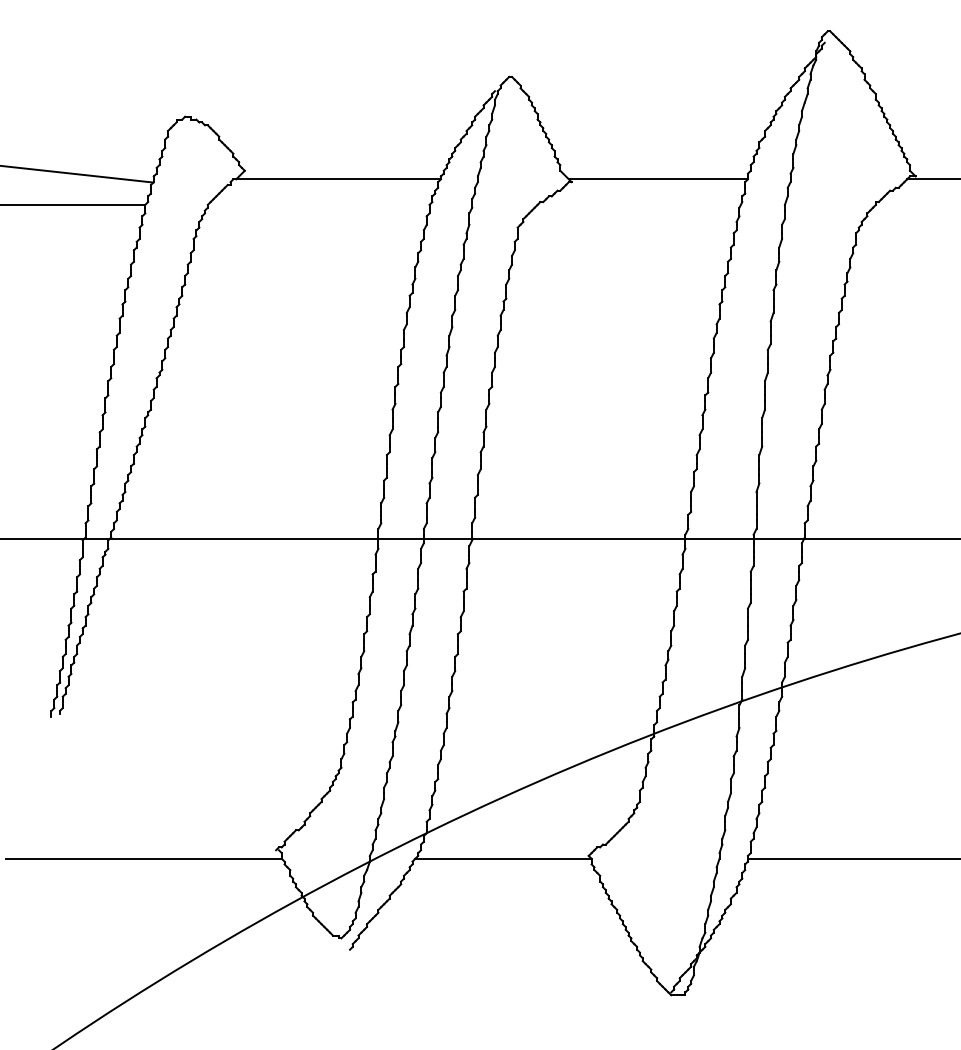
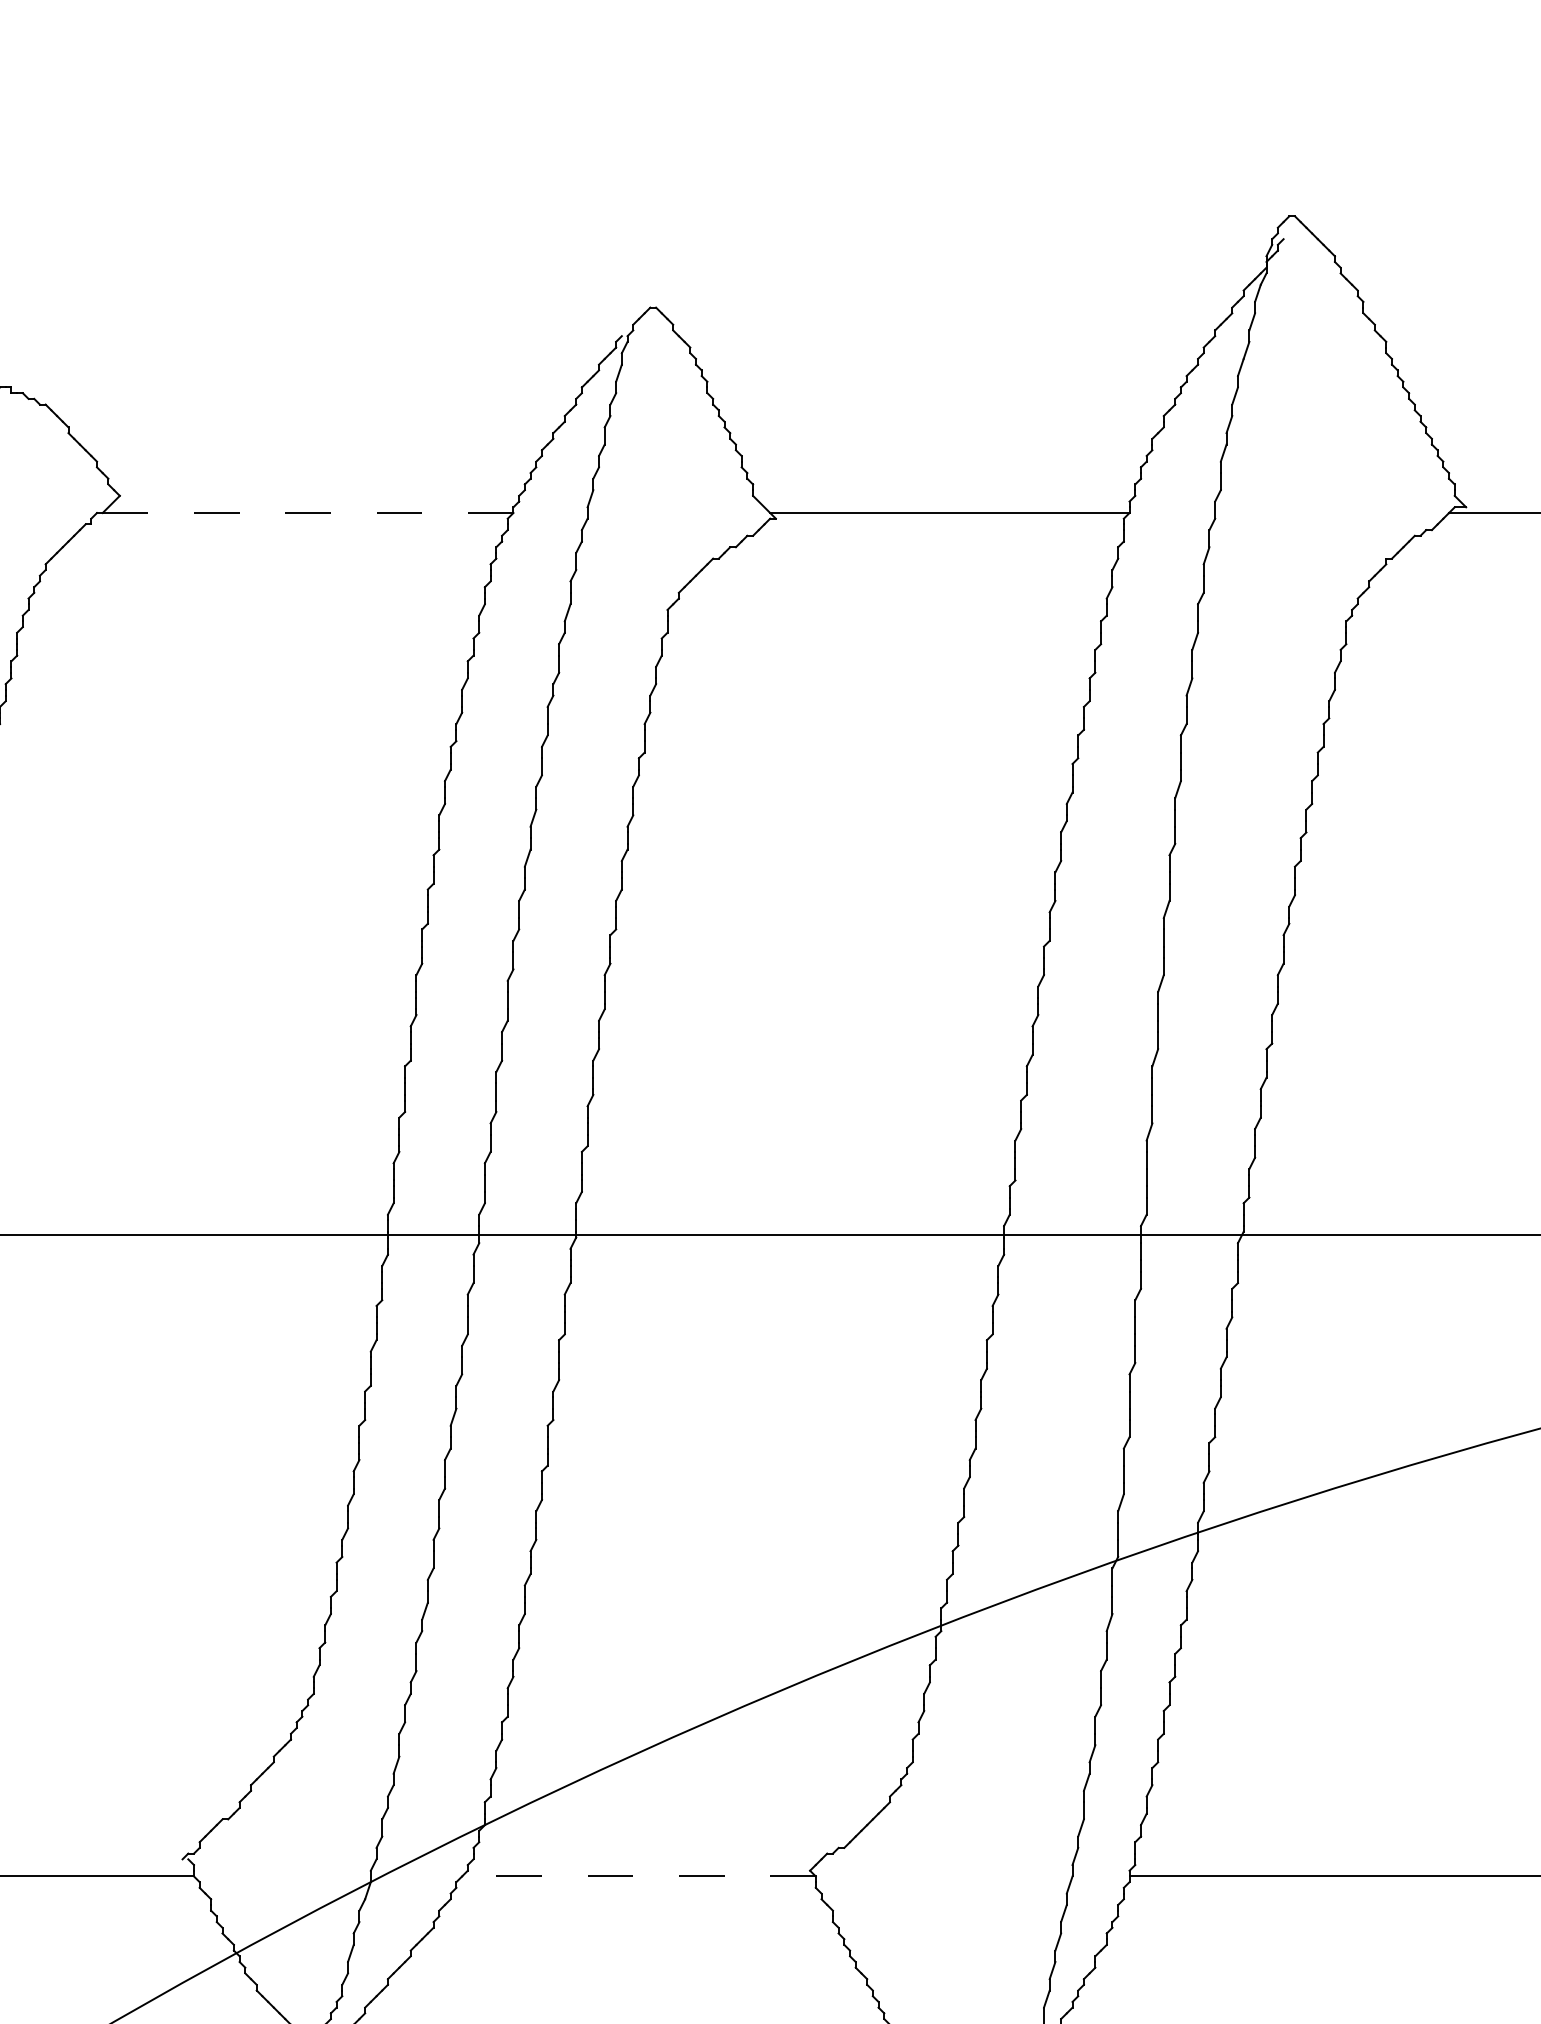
line: (338, 179) -> (307, 513), solid -> dashed
line: (503, 858) -> (638, 1875), solid -> dashed

